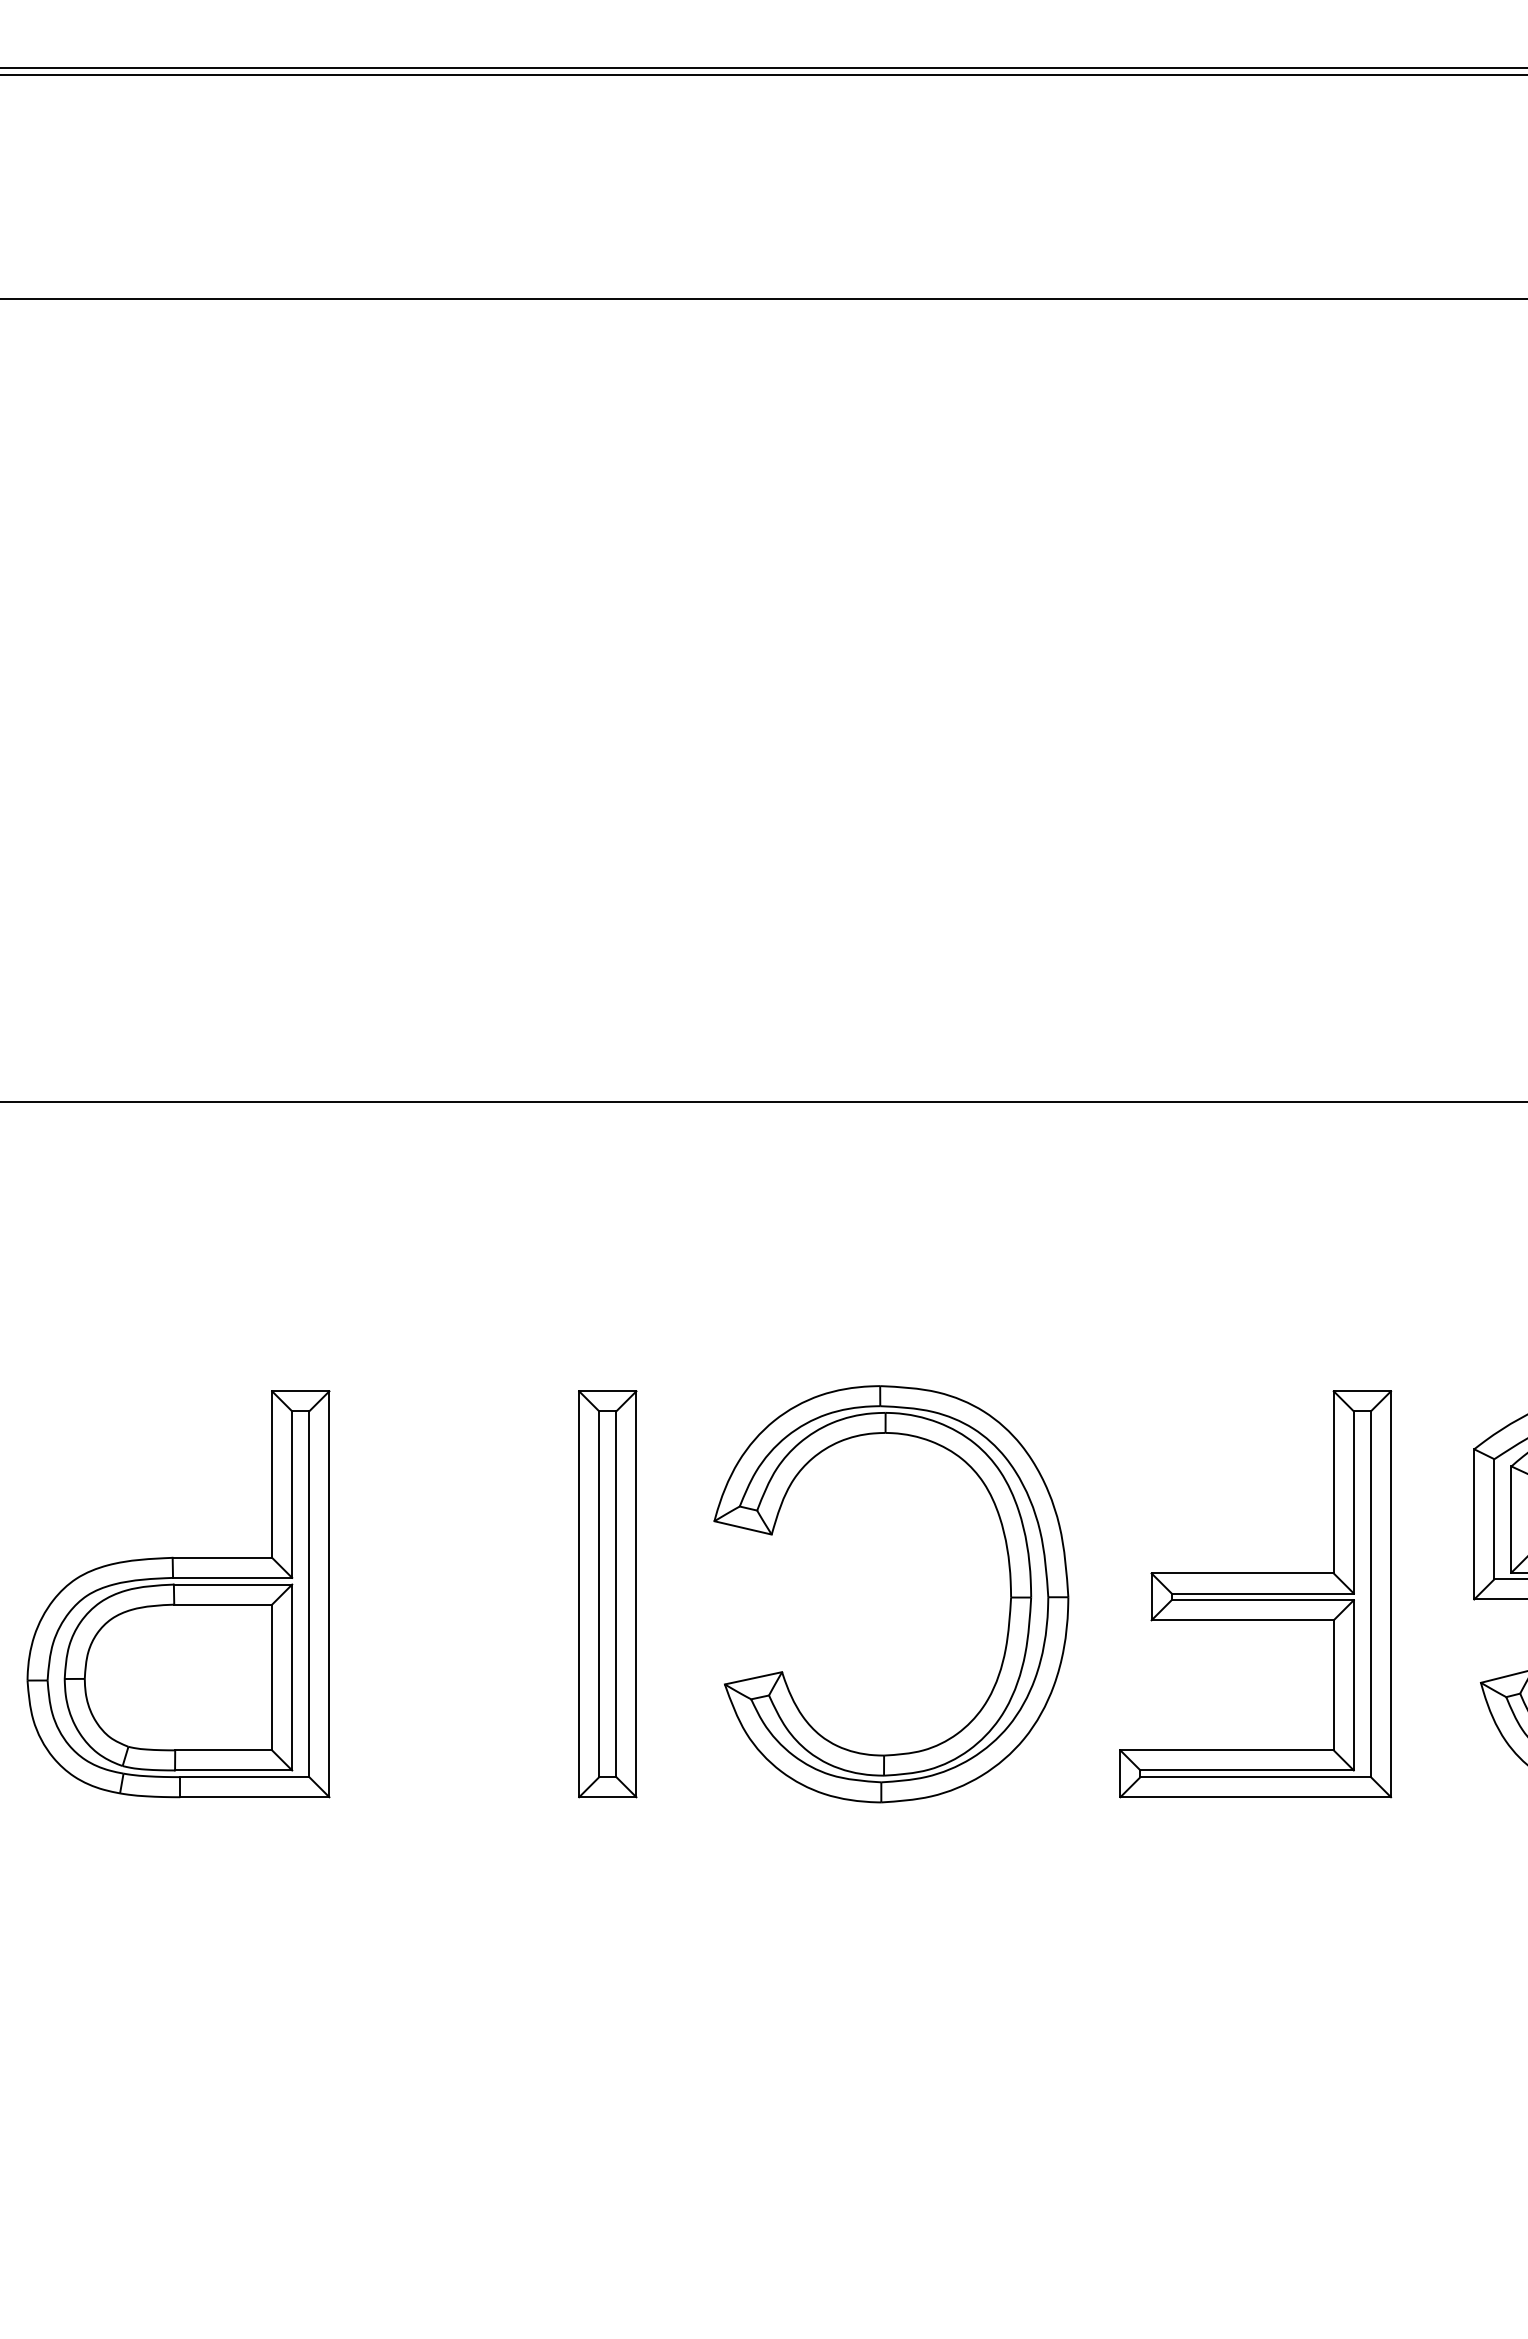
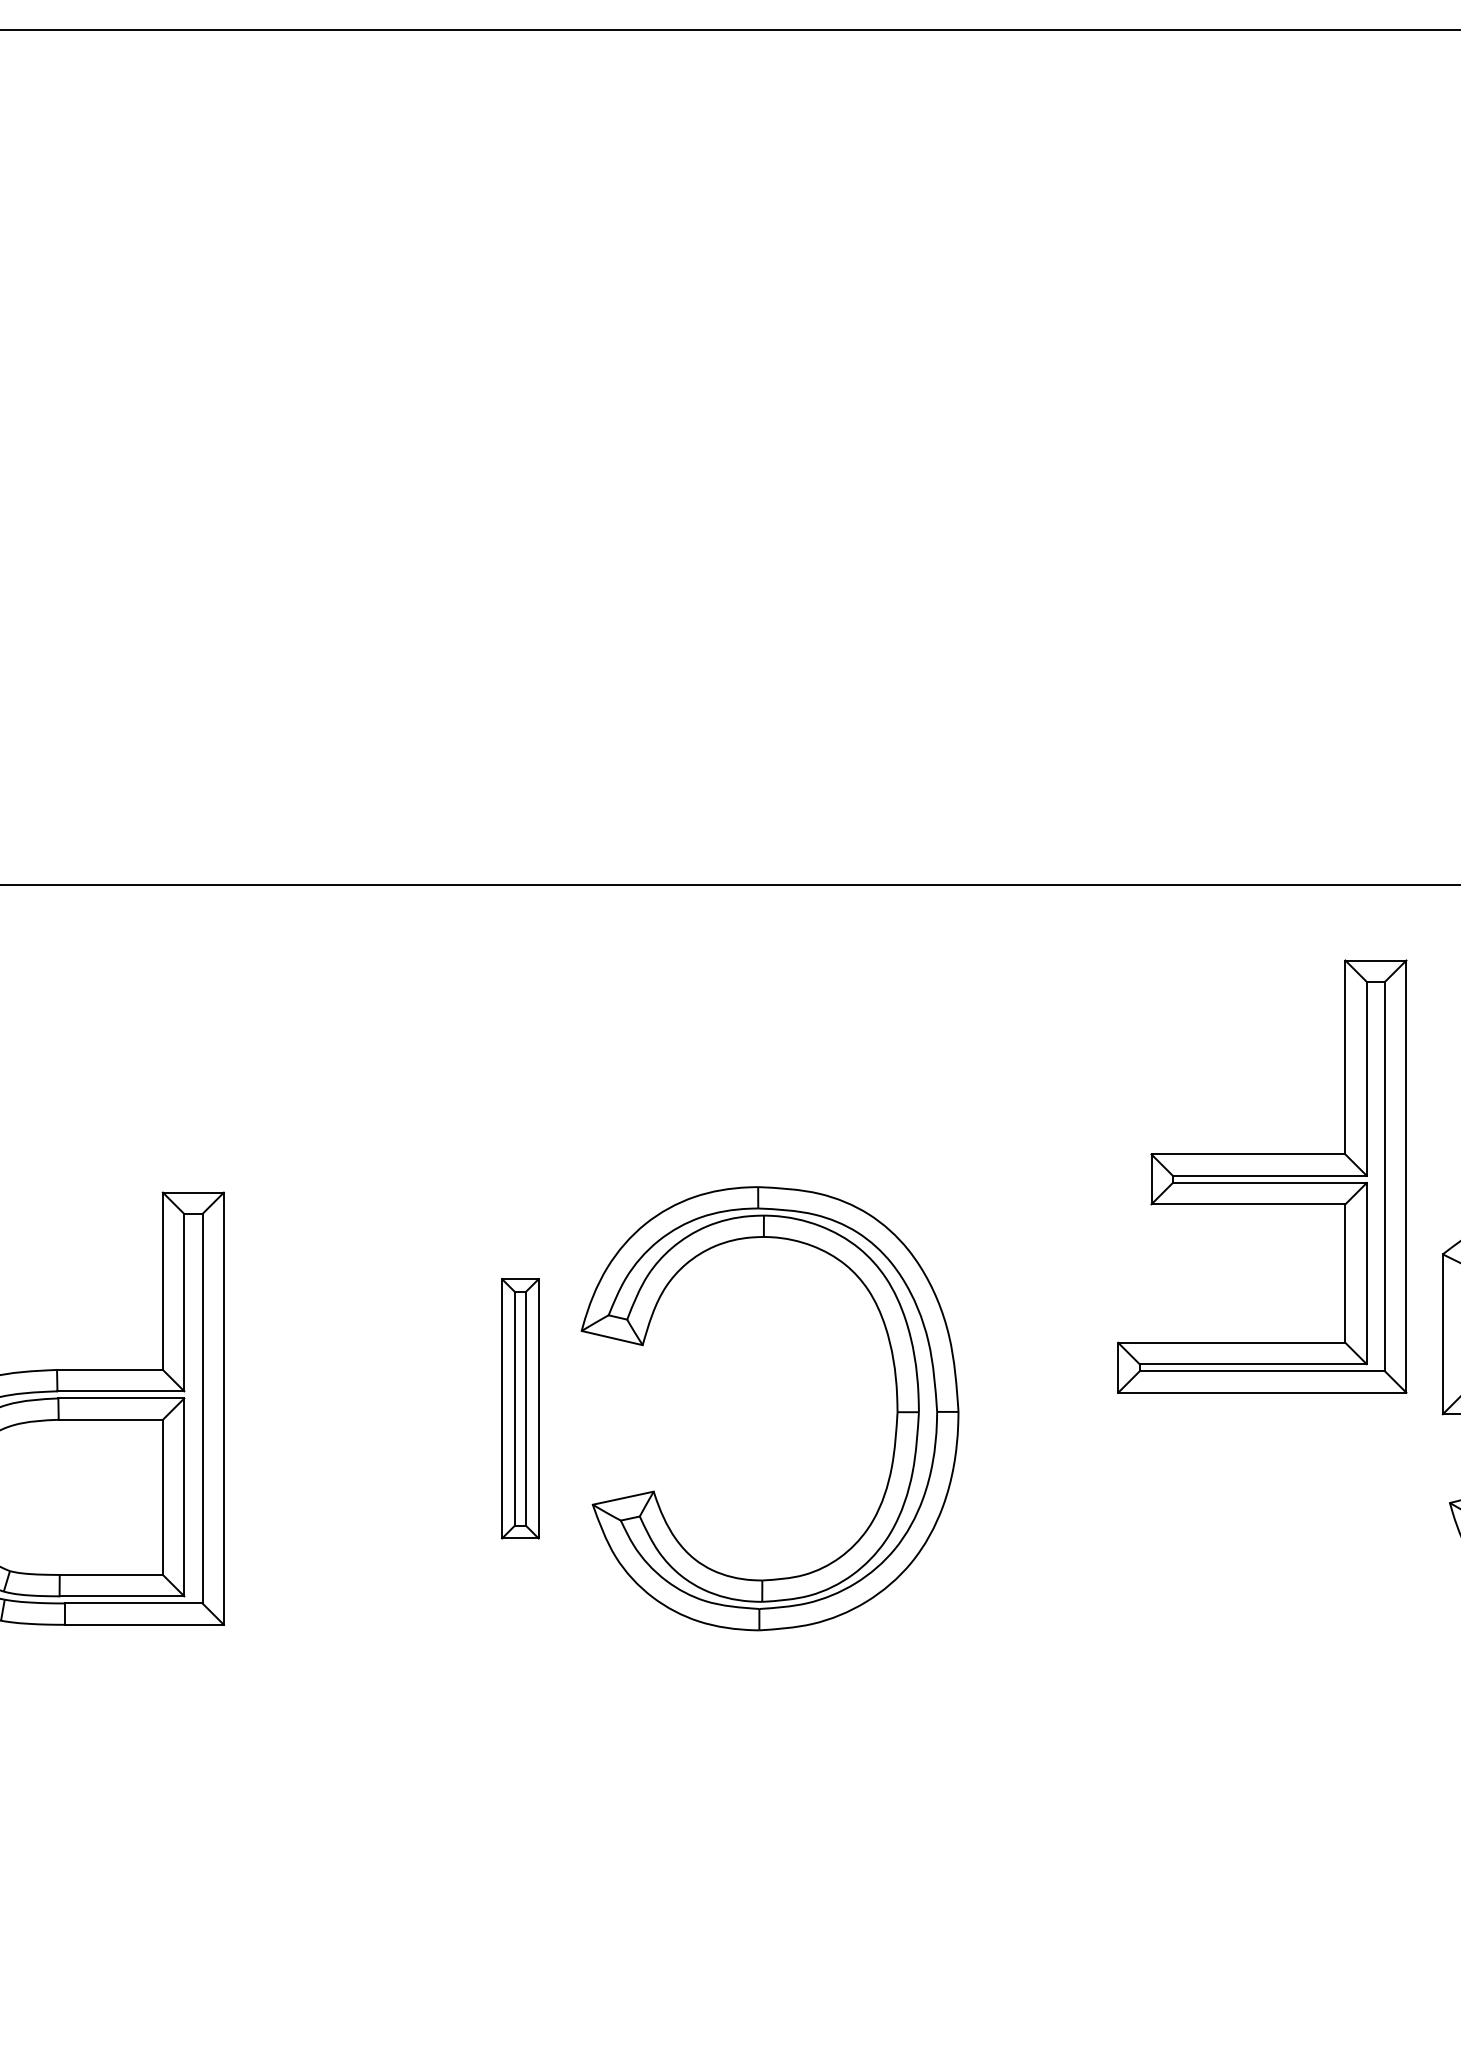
part: (607, 1594) -> (520, 1408), size x0.6
part: (1255, 1594) -> (1262, 1176), moved
part: (1009, 1602) -> (895, 1417), moved

